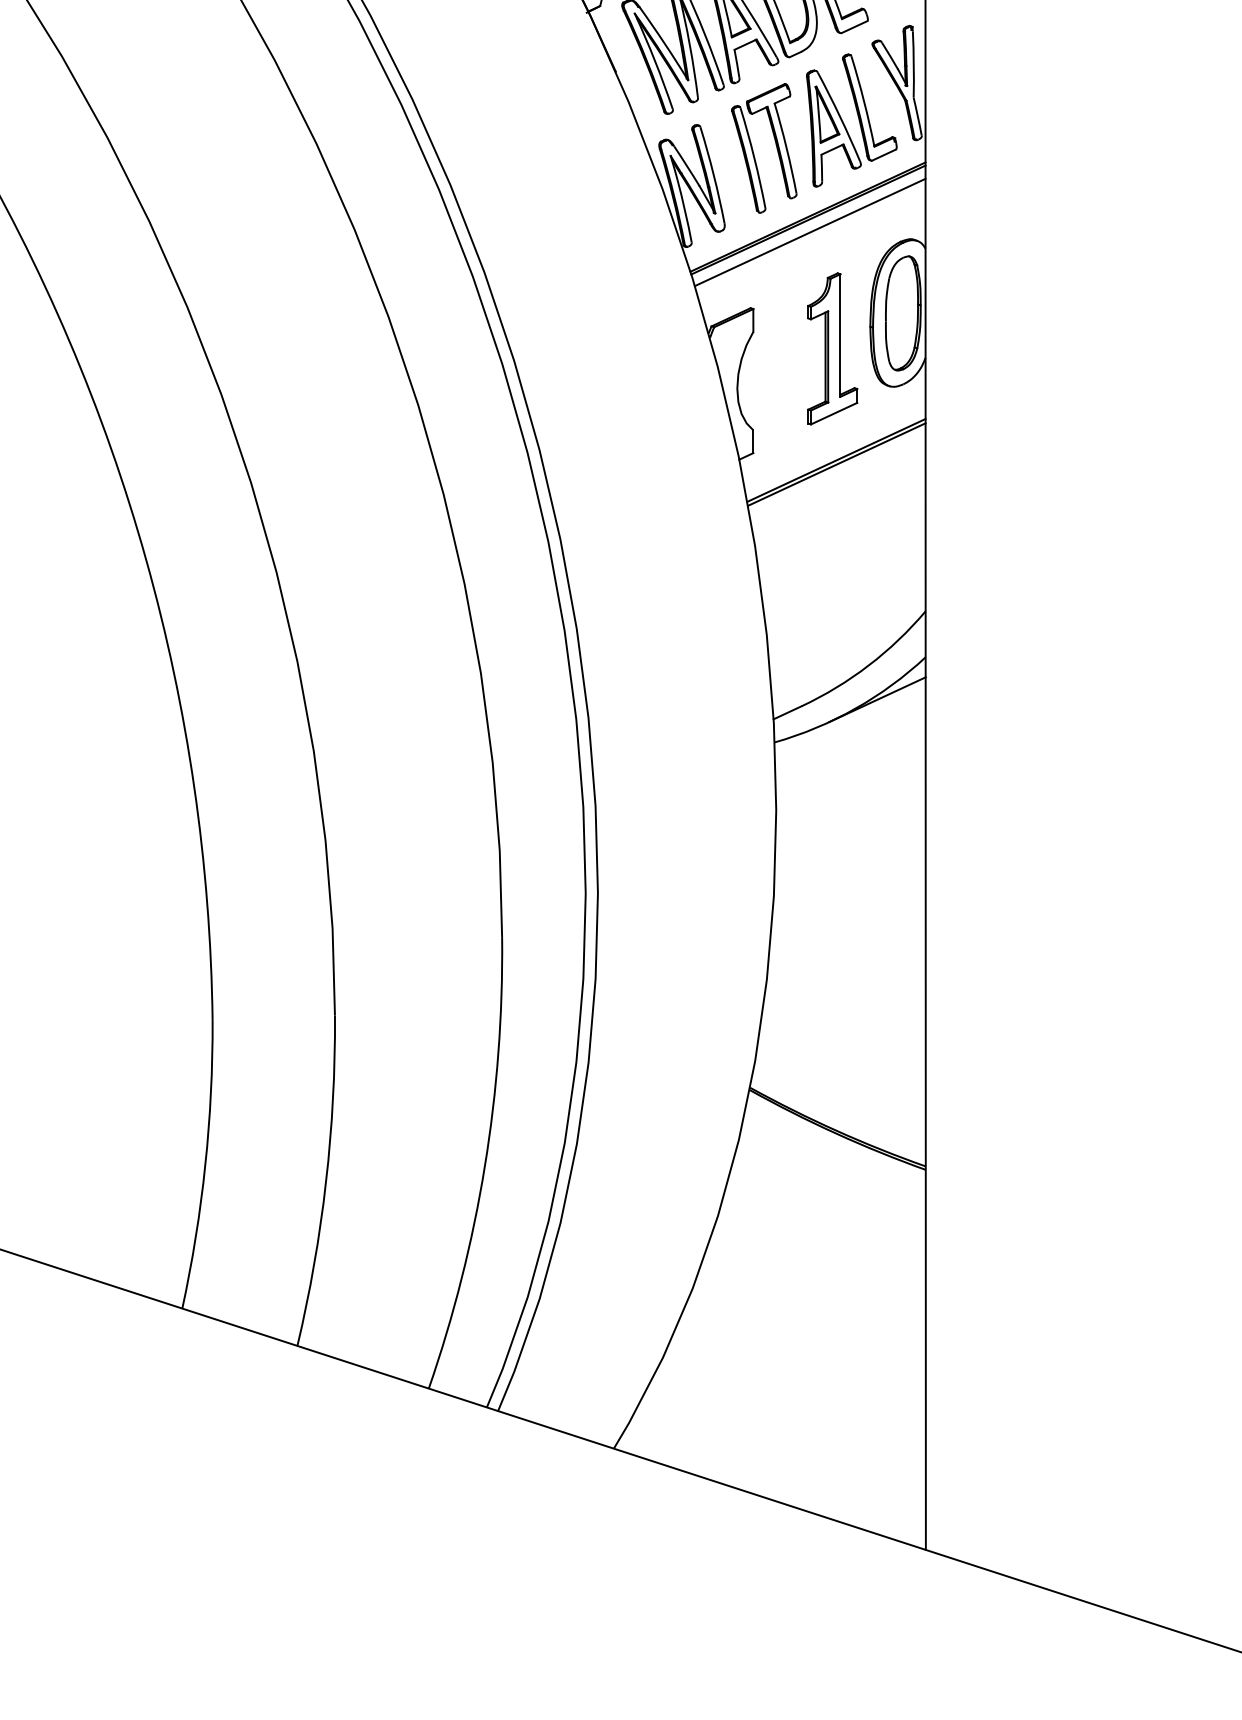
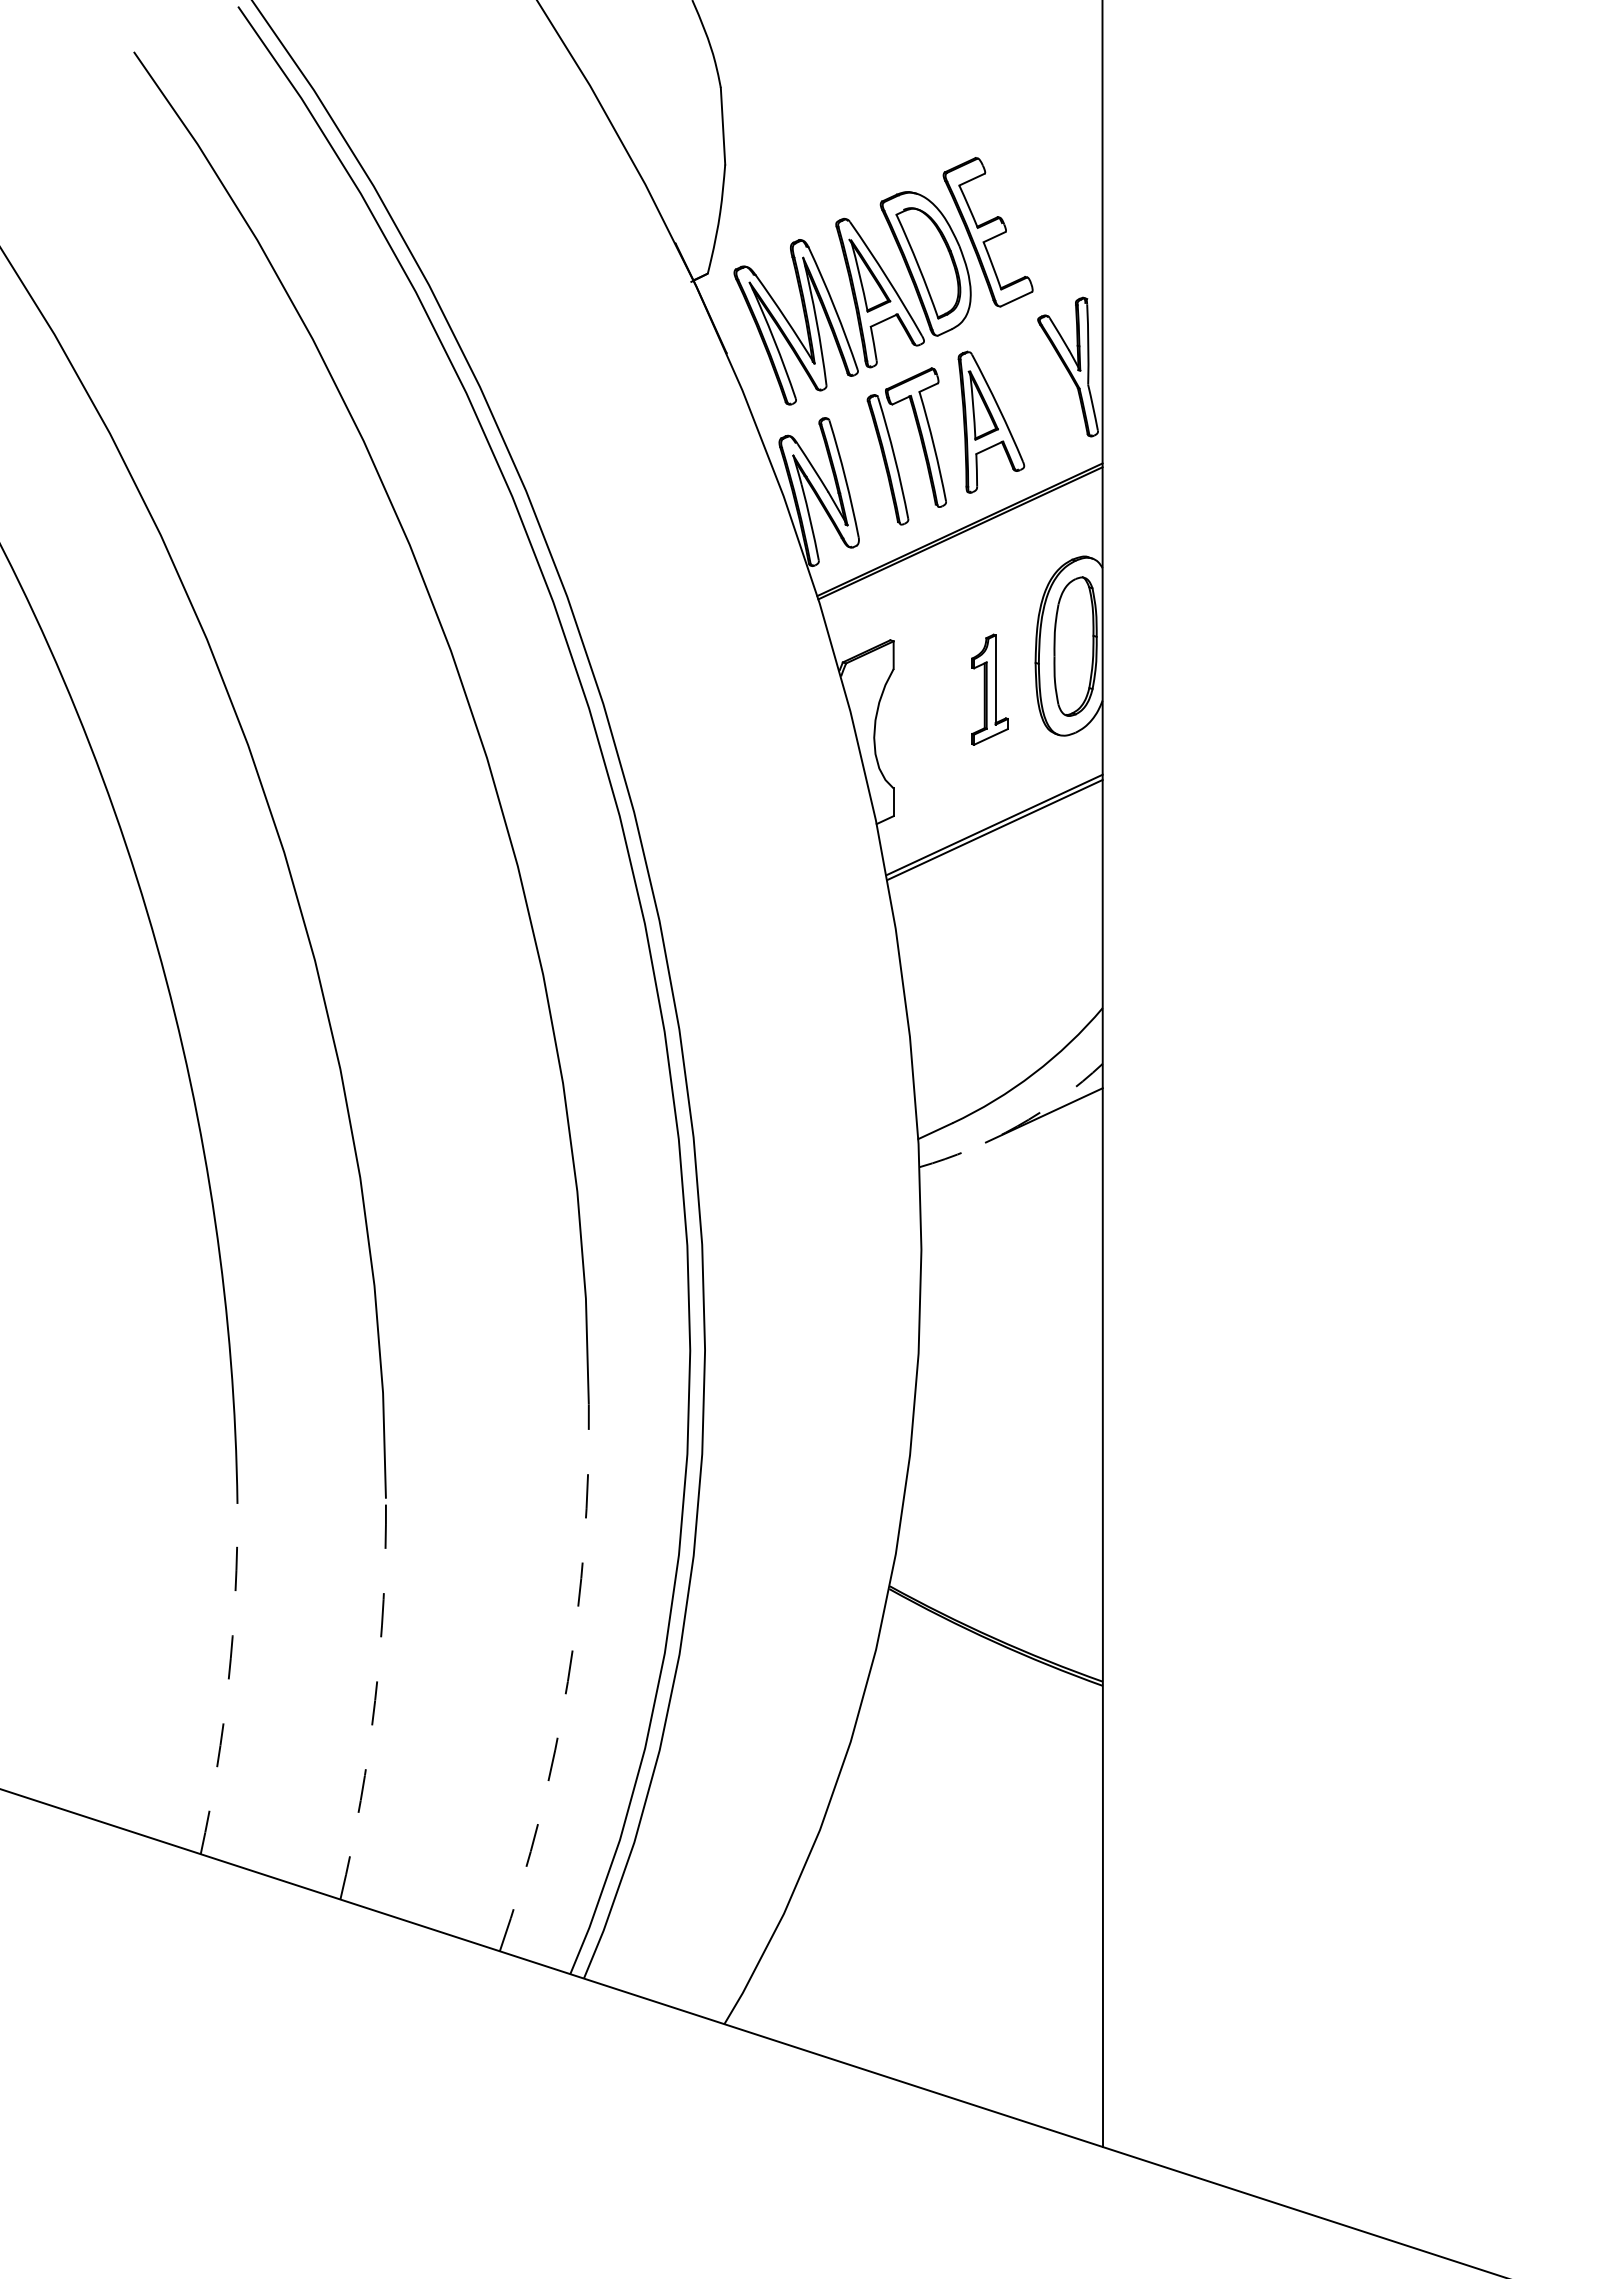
part: (869, 107) -> (1034, 396), removed
line: (810, 232) -> (962, 548), removed
part: (832, 348) -> (989, 689), size x0.6
arc: (855, 708) -> (1017, 1126), solid -> dashed
arc: (205, 1165) -> (228, 1680), solid -> dashed
arc: (484, 1166) -> (567, 1681), solid -> dashed
arc: (326, 1181) -> (375, 1700), solid -> dashed

